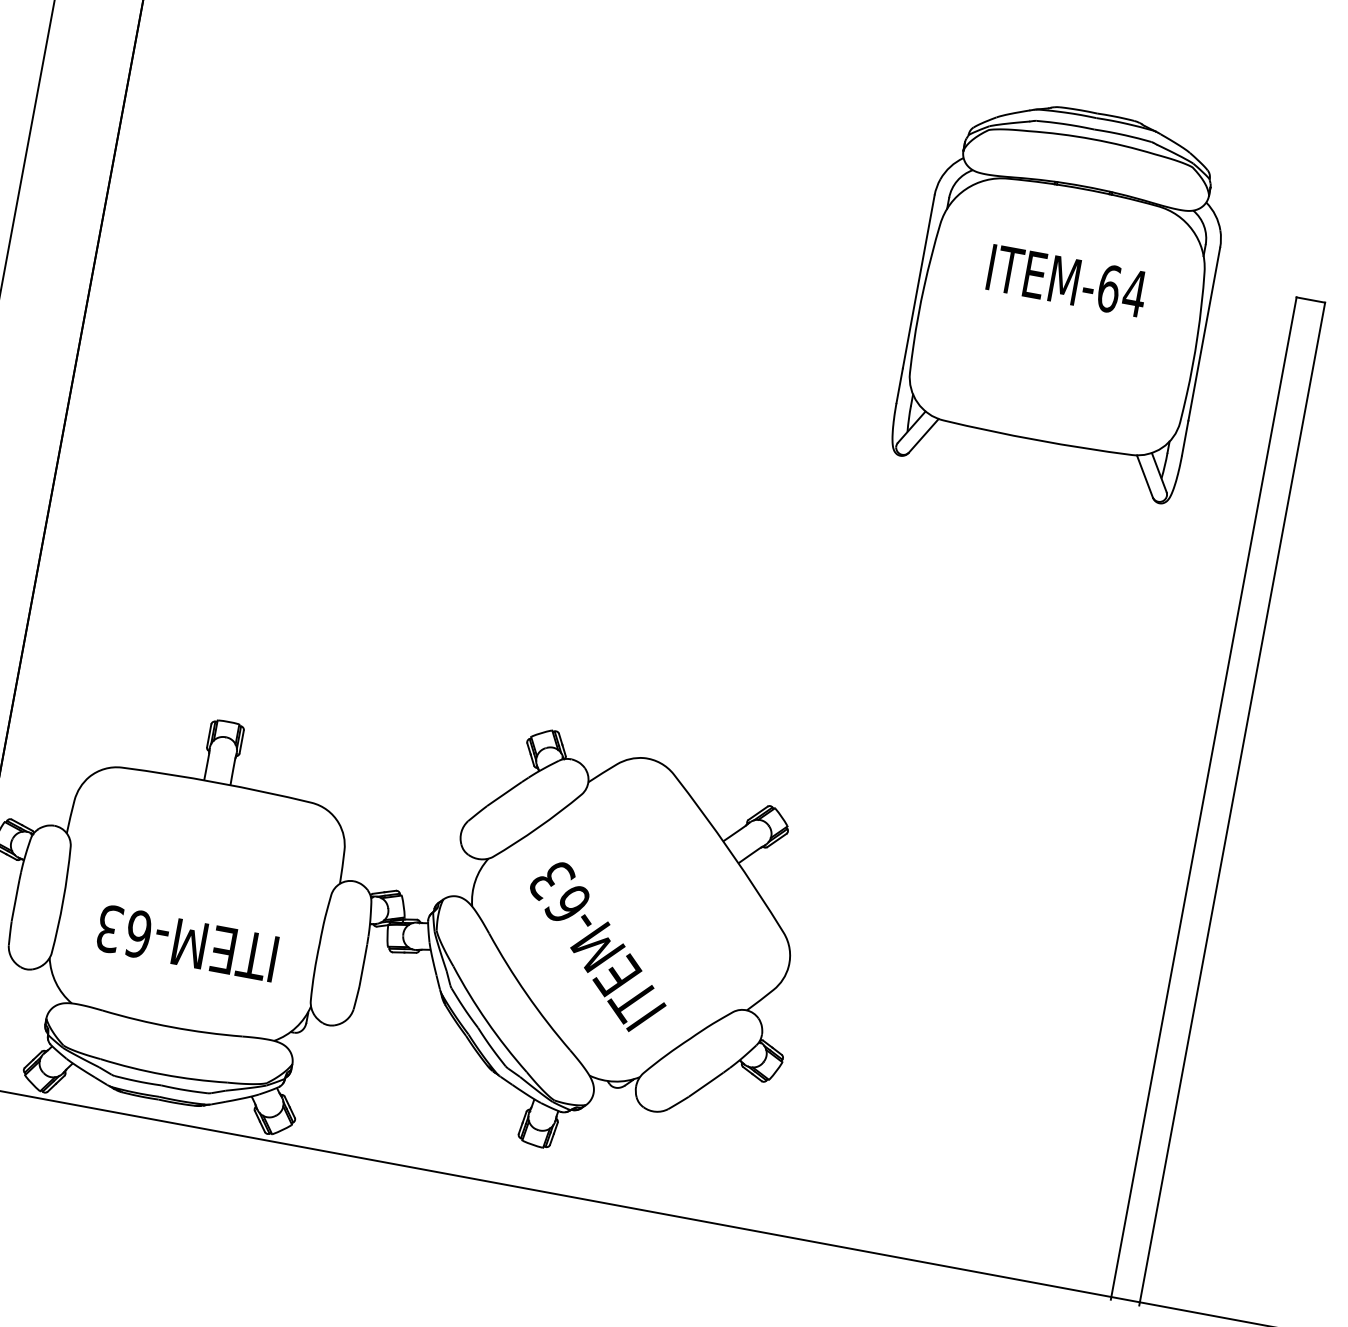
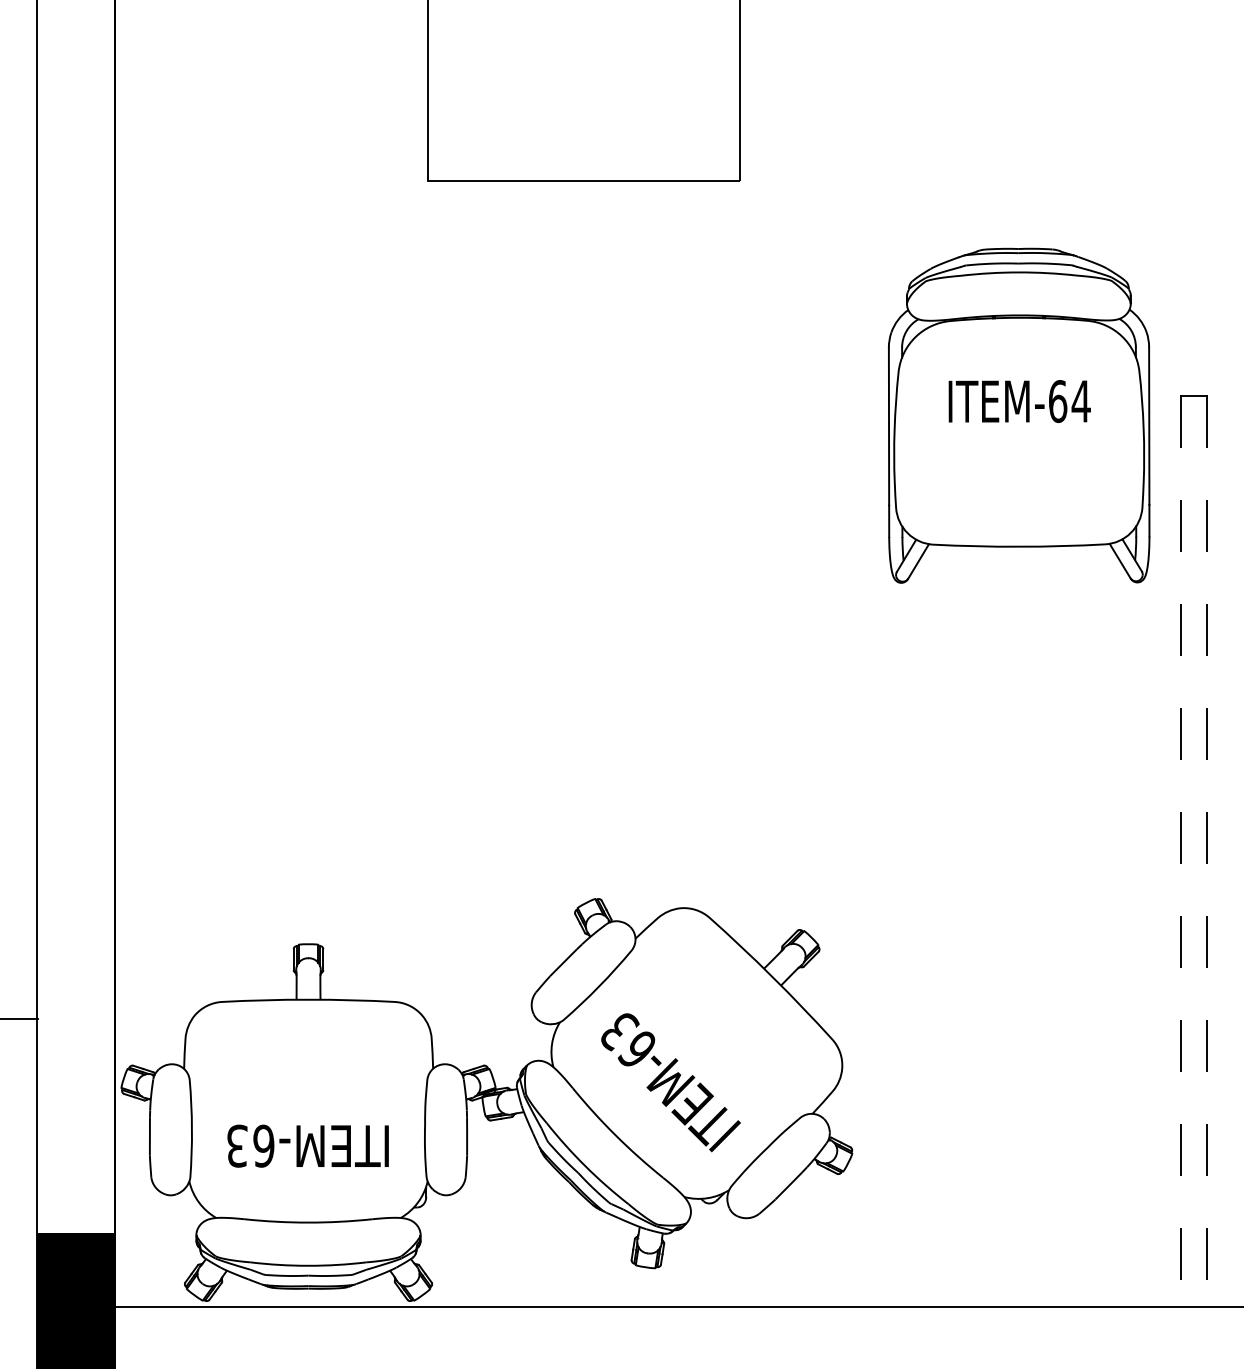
part: (1063, 296) -> (1018, 415), moved
line: (1203, 798) -> (1180, 852), solid -> dashed
line: (1231, 804) -> (1206, 853), solid -> dashed

